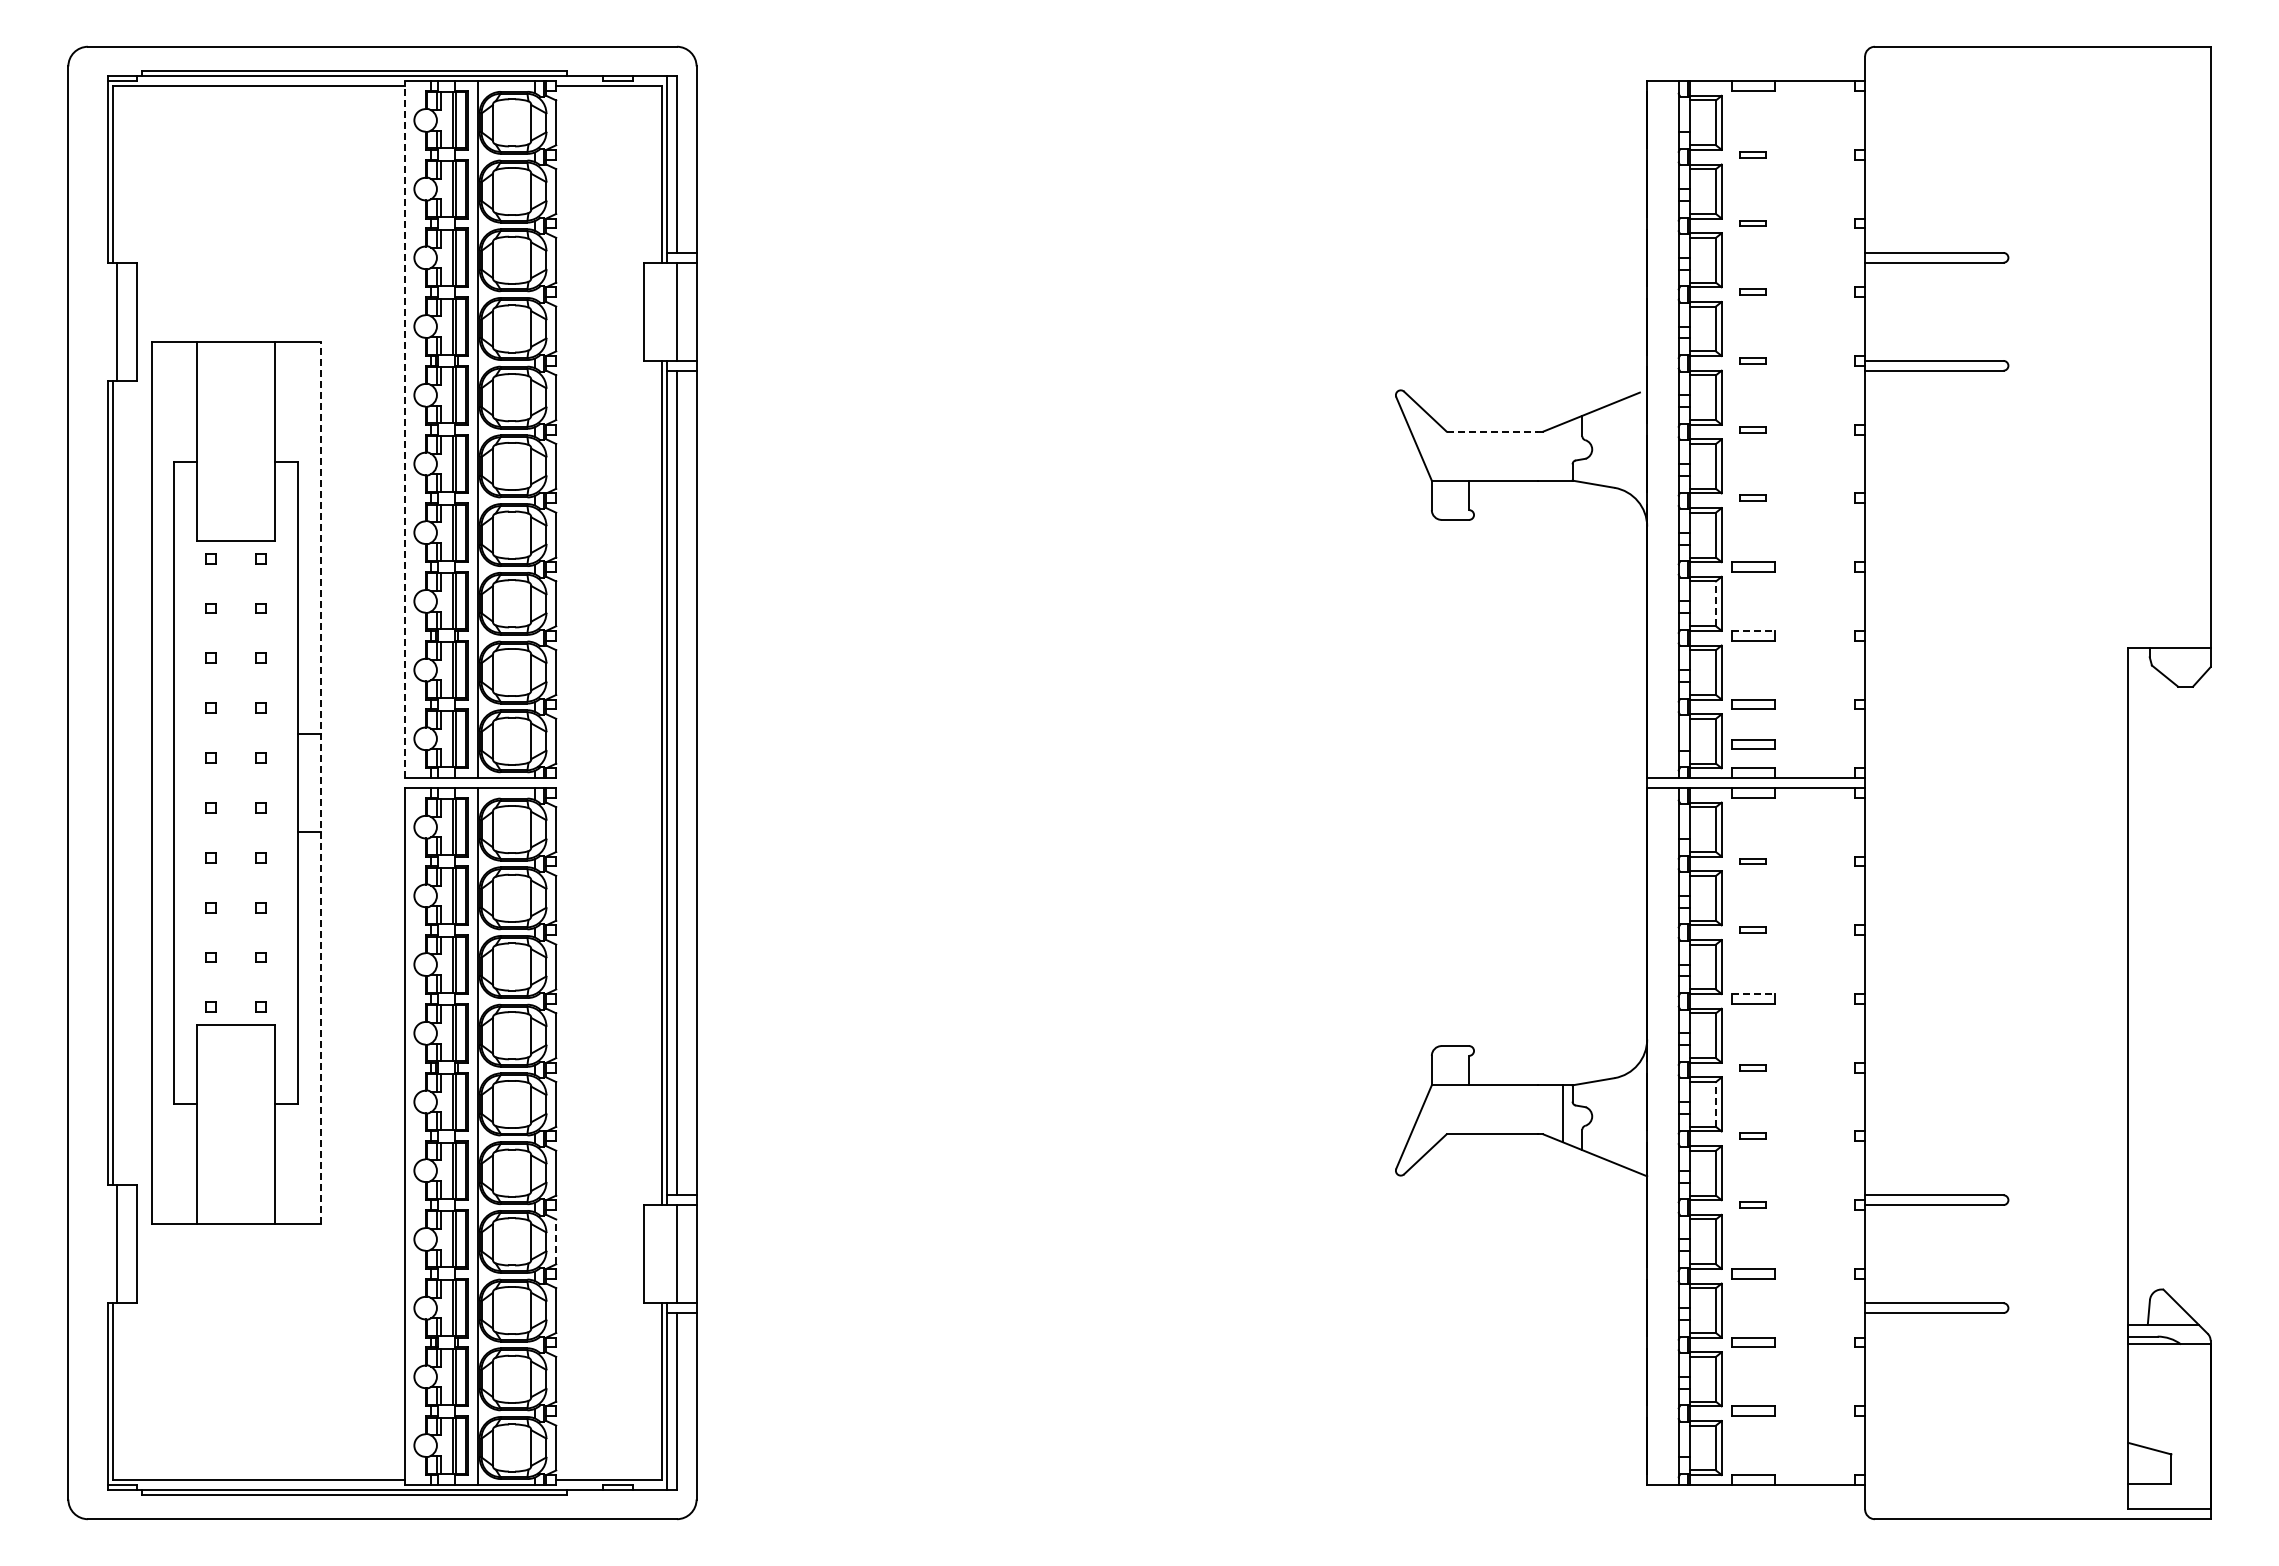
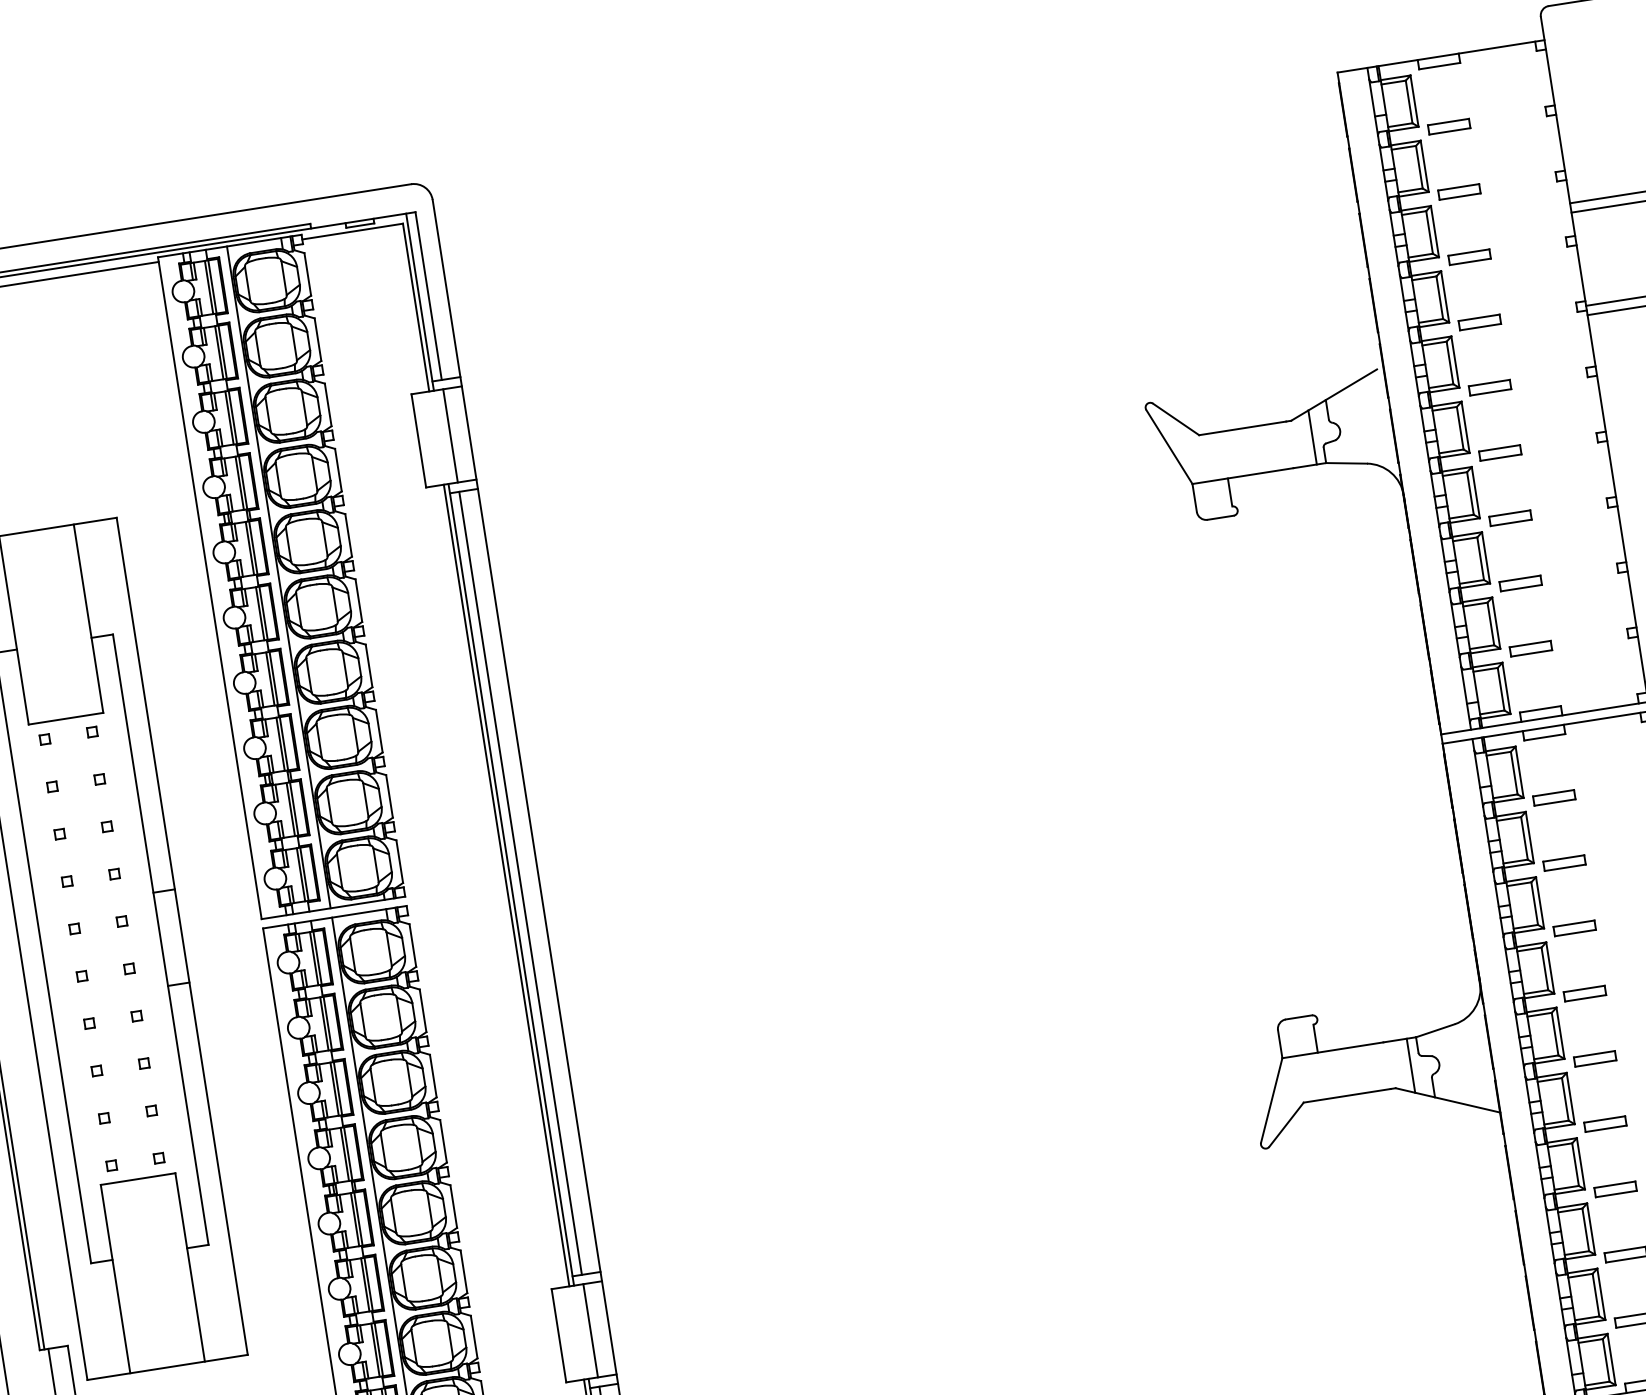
part: (1753, 154) -> (1449, 126), size x1.67
part: (1753, 223) -> (1459, 191), size x1.67
part: (1753, 291) -> (1469, 256), size x1.67
part: (1753, 360) -> (1480, 322), size x1.67
line: (405, 429) -> (210, 588), dashed -> solid
part: (1753, 429) -> (1490, 387), size x1.67
line: (1492, 431) -> (1242, 428), dashed -> solid
line: (1562, 451) -> (1312, 436), added
part: (1753, 497) -> (1500, 452), size x1.67
line: (1716, 603) -> (1481, 558), dashed -> solid
line: (1753, 630) -> (1520, 578), dashed -> solid
part: (1753, 744) -> (1537, 686), removed
line: (320, 782) -> (182, 935), dashed -> solid
part: (1753, 861) -> (1554, 797), size x1.67
part: (1753, 929) -> (1564, 862), size x1.67
line: (1753, 994) -> (1574, 924), dashed -> solid
part: (1753, 1067) -> (1585, 993), size x1.67
line: (1716, 1103) -> (1555, 1033), dashed -> solid
part: (1753, 1135) -> (1595, 1058), size x1.67
part: (1753, 1204) -> (1605, 1123), size x1.67
line: (556, 1241) -> (474, 1336), dashed -> solid

